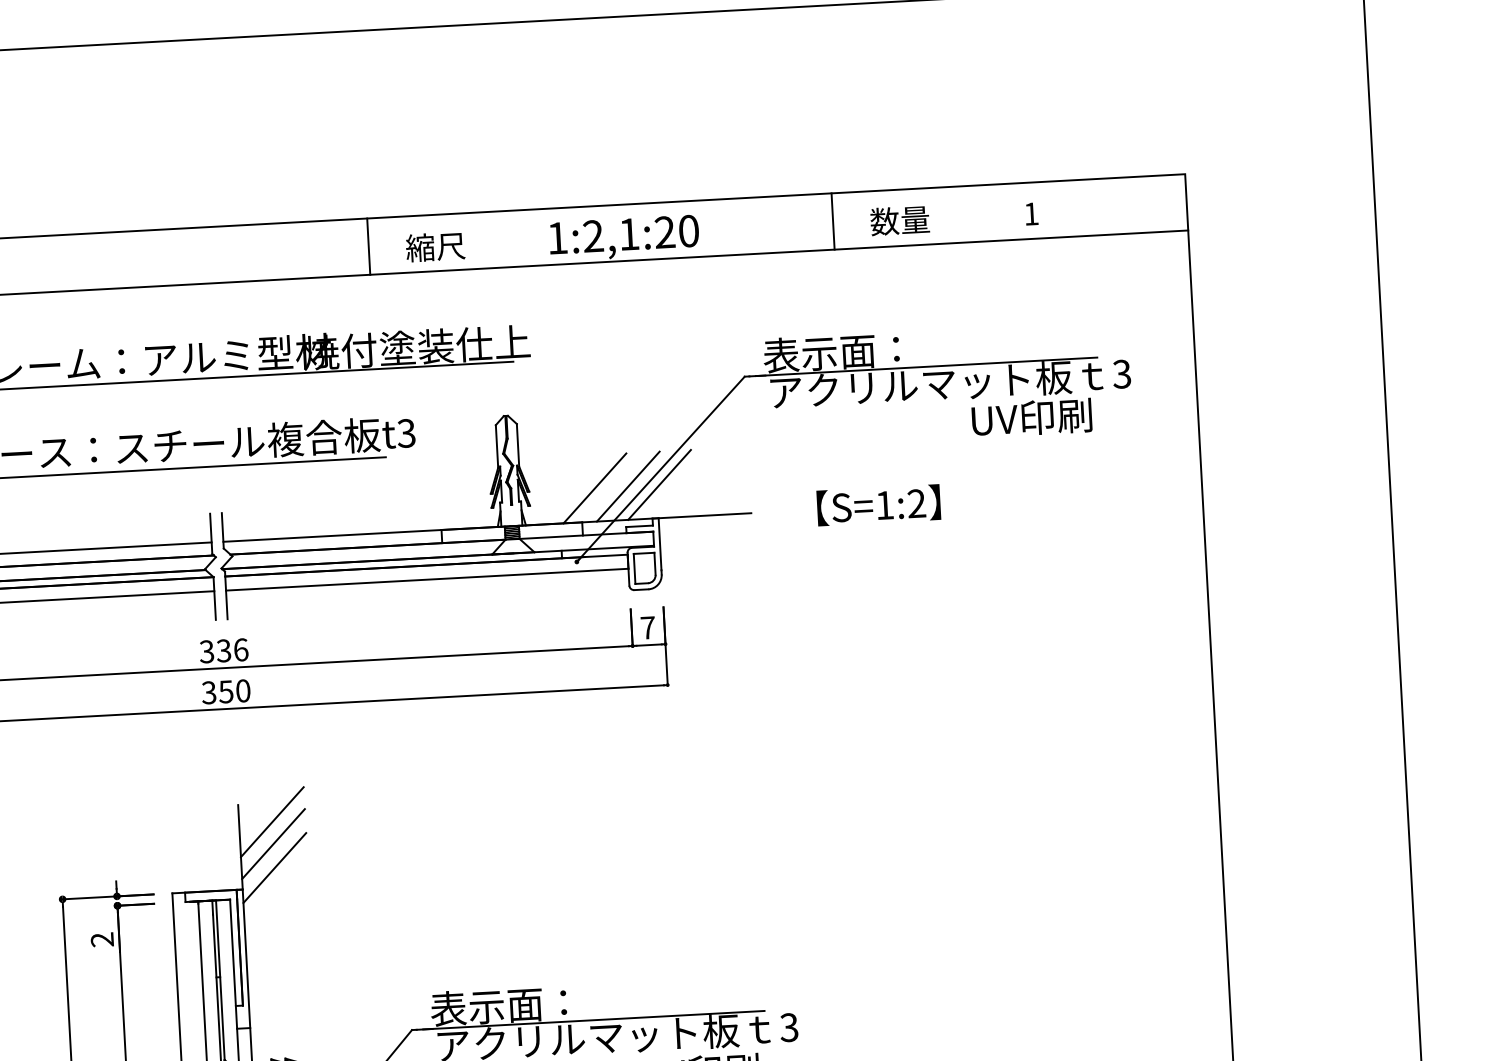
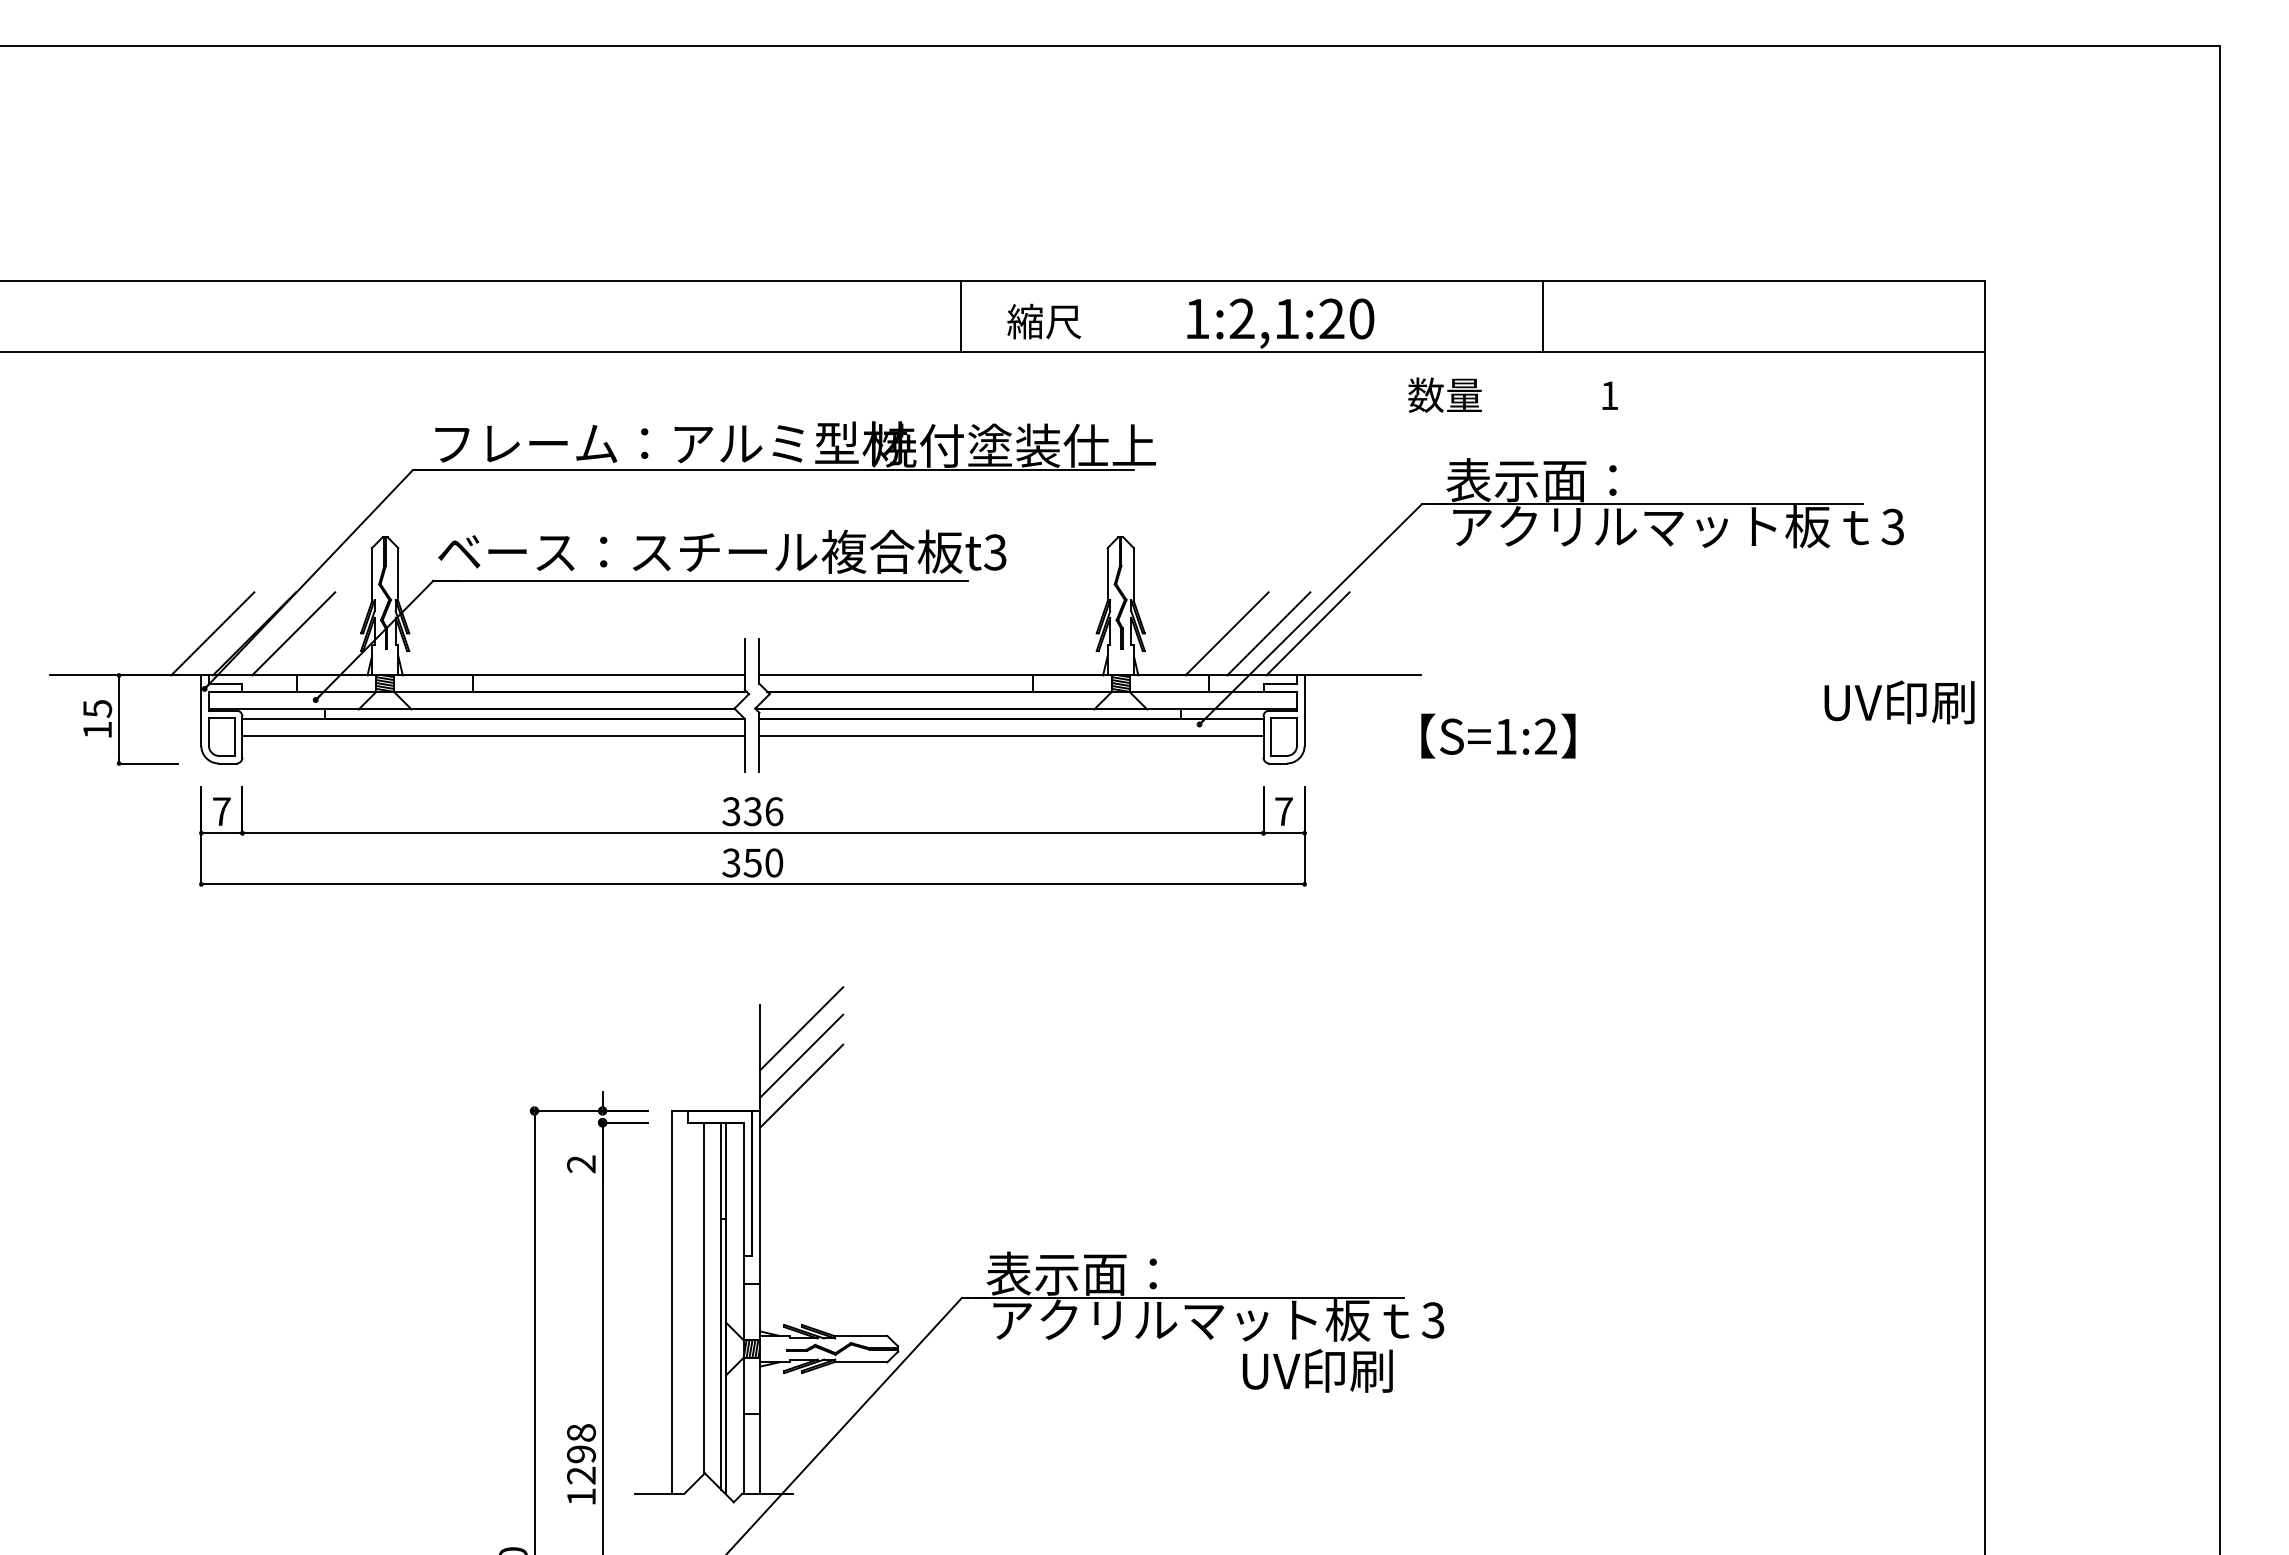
text: (953, 217) -> (1512, 394), moved
text: (1031, 418) -> (1899, 702), moved
text: (878, 504) -> (1498, 735), moved

